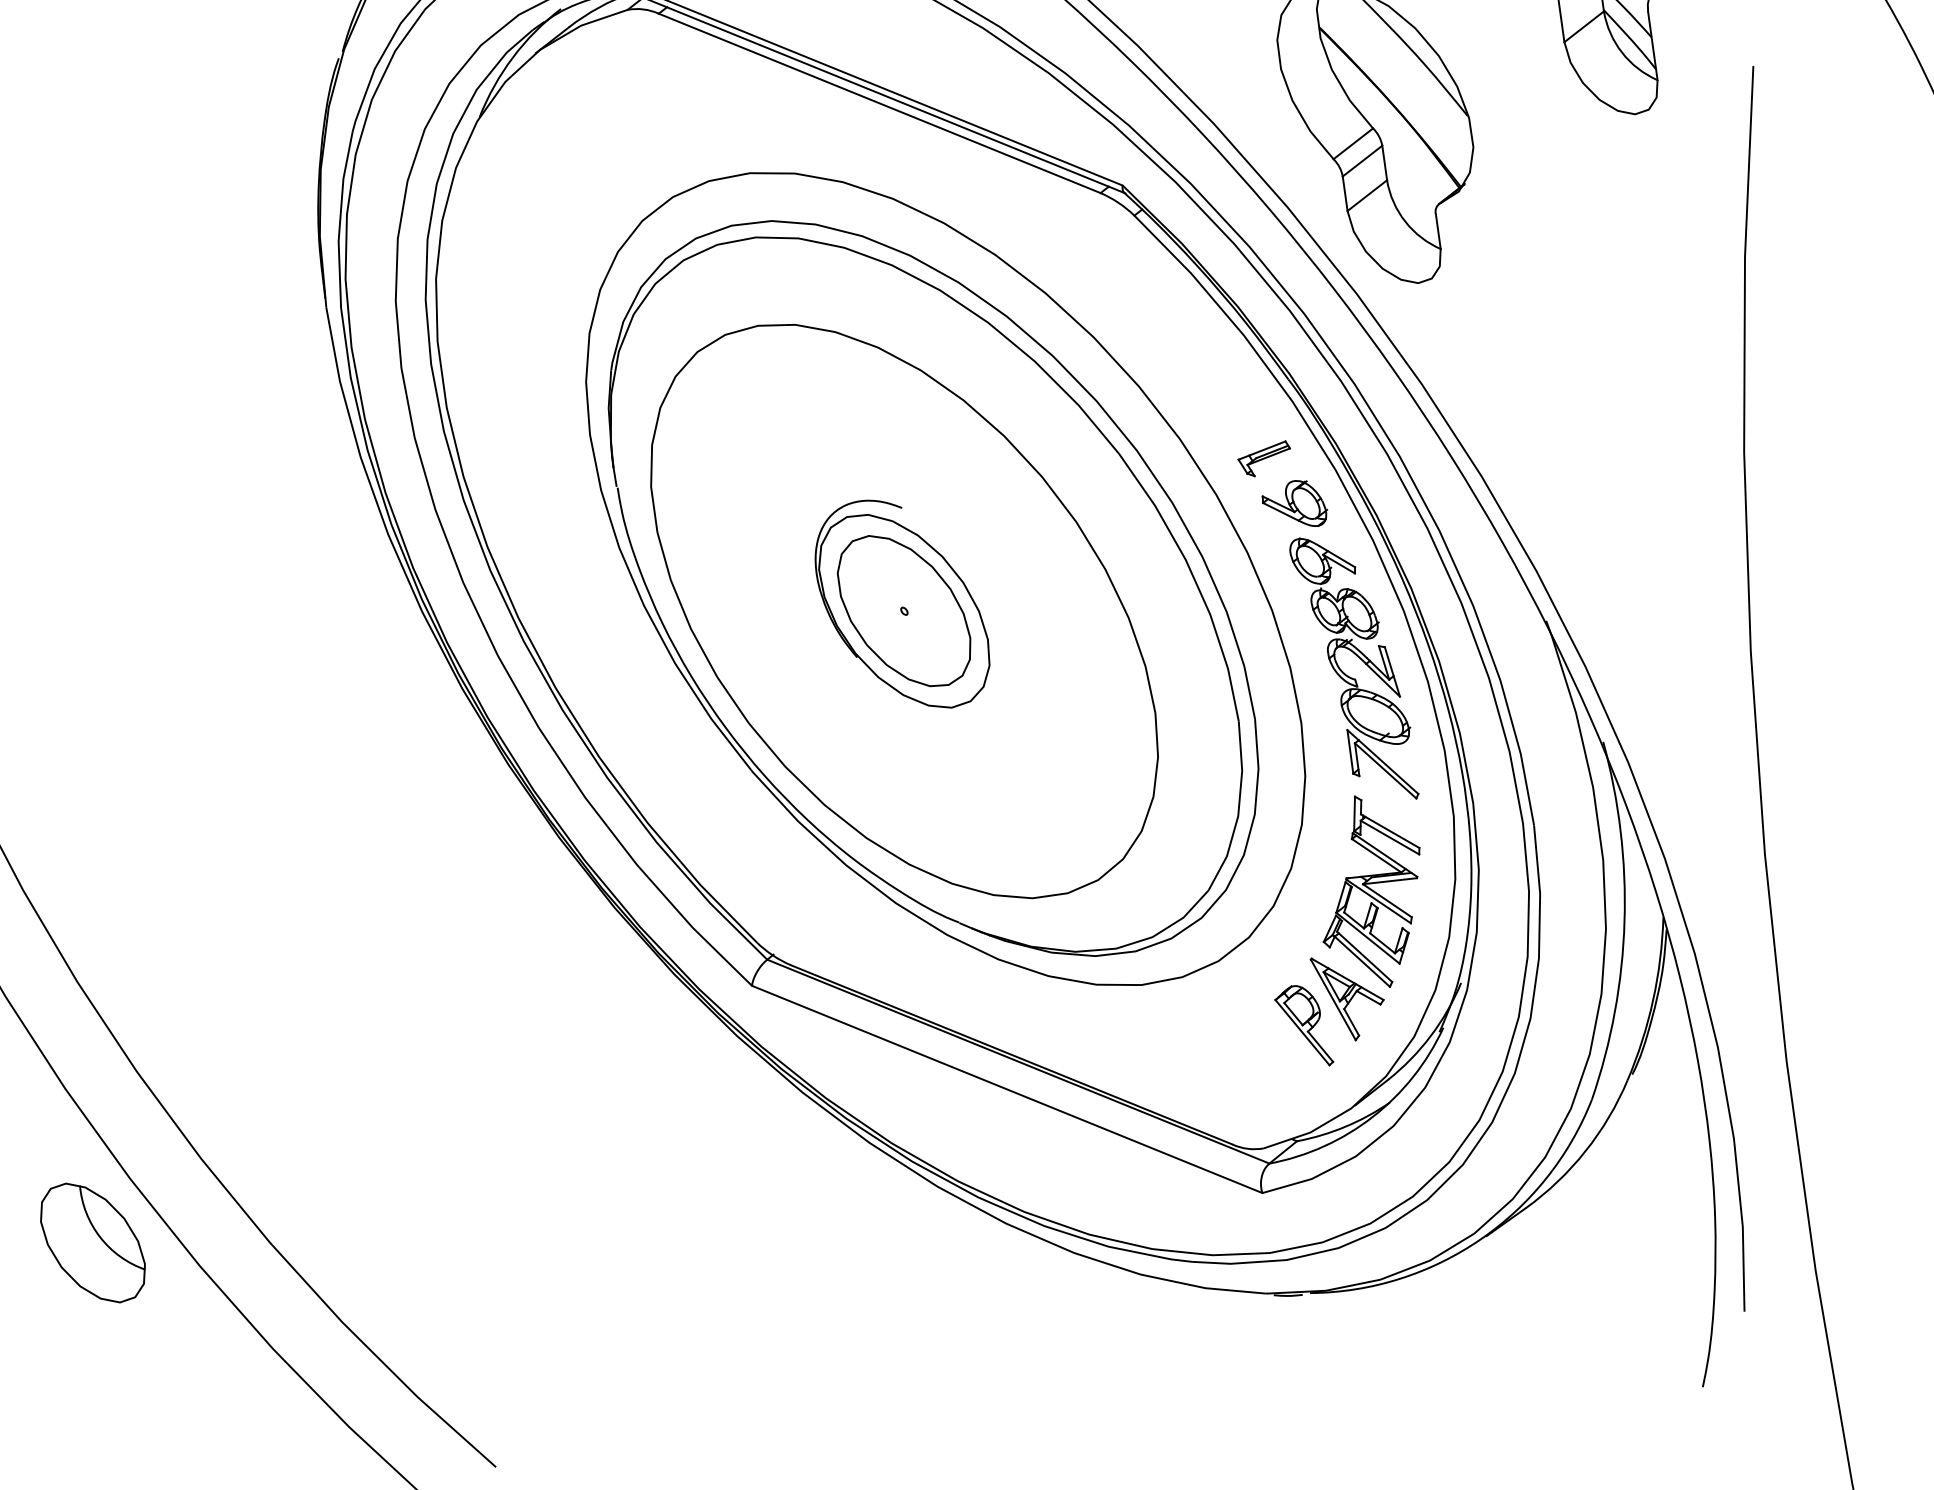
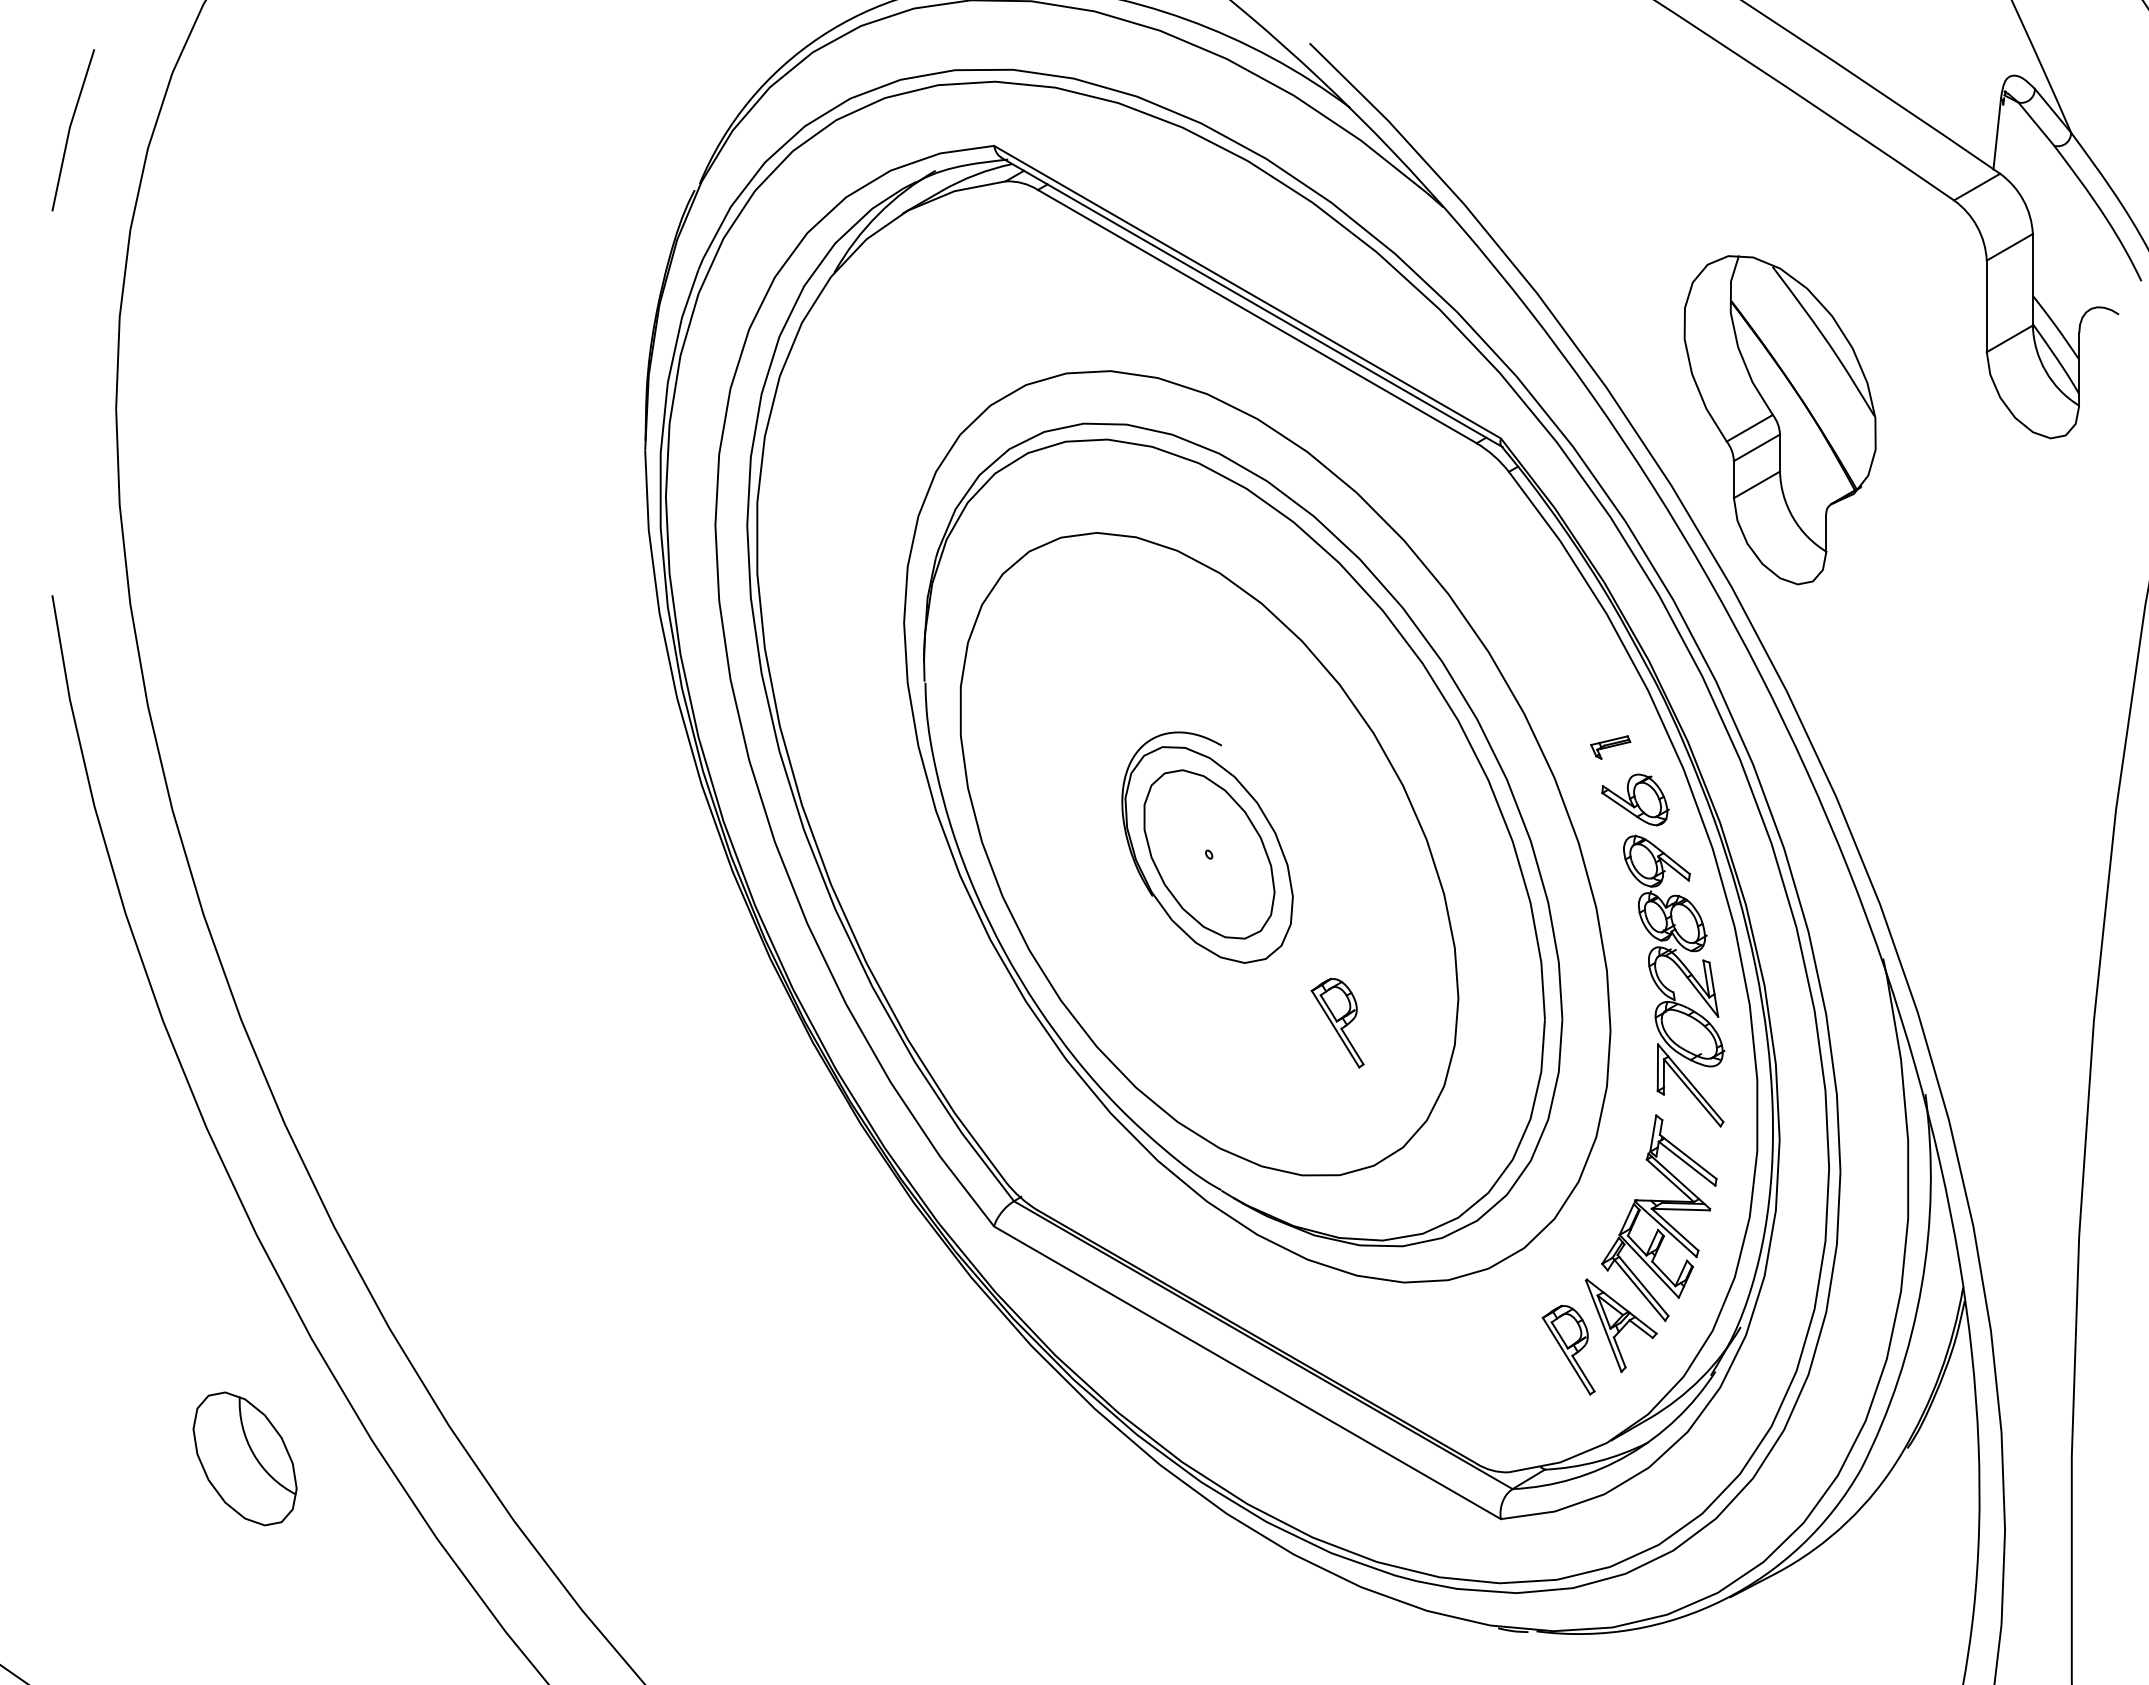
part: (1264, 459) -> (1610, 747), size x0.7
part: (1045, 751) -> (1337, 1022), added
part: (92, 1242) -> (244, 1458), moved

